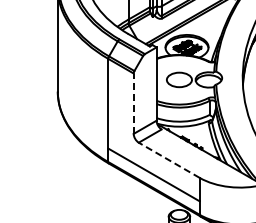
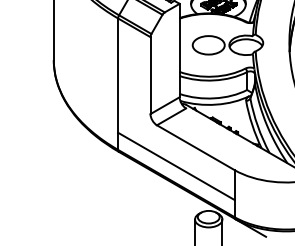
line: (133, 103) -> (150, 75), dashed -> solid
line: (168, 160) -> (194, 147), dashed -> solid

